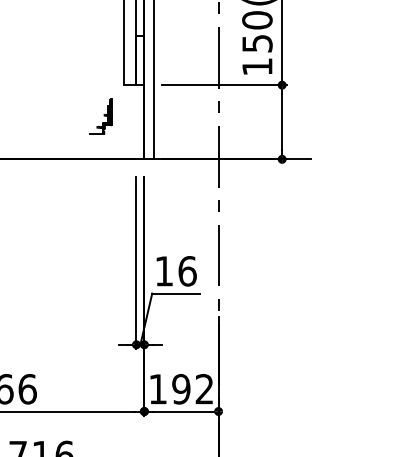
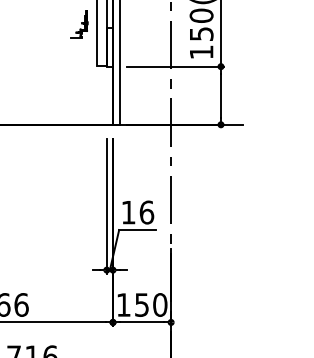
part: (101, 116) -> (79, 24), moved
text: (192, 388) -> (150, 304), 192 -> 150

